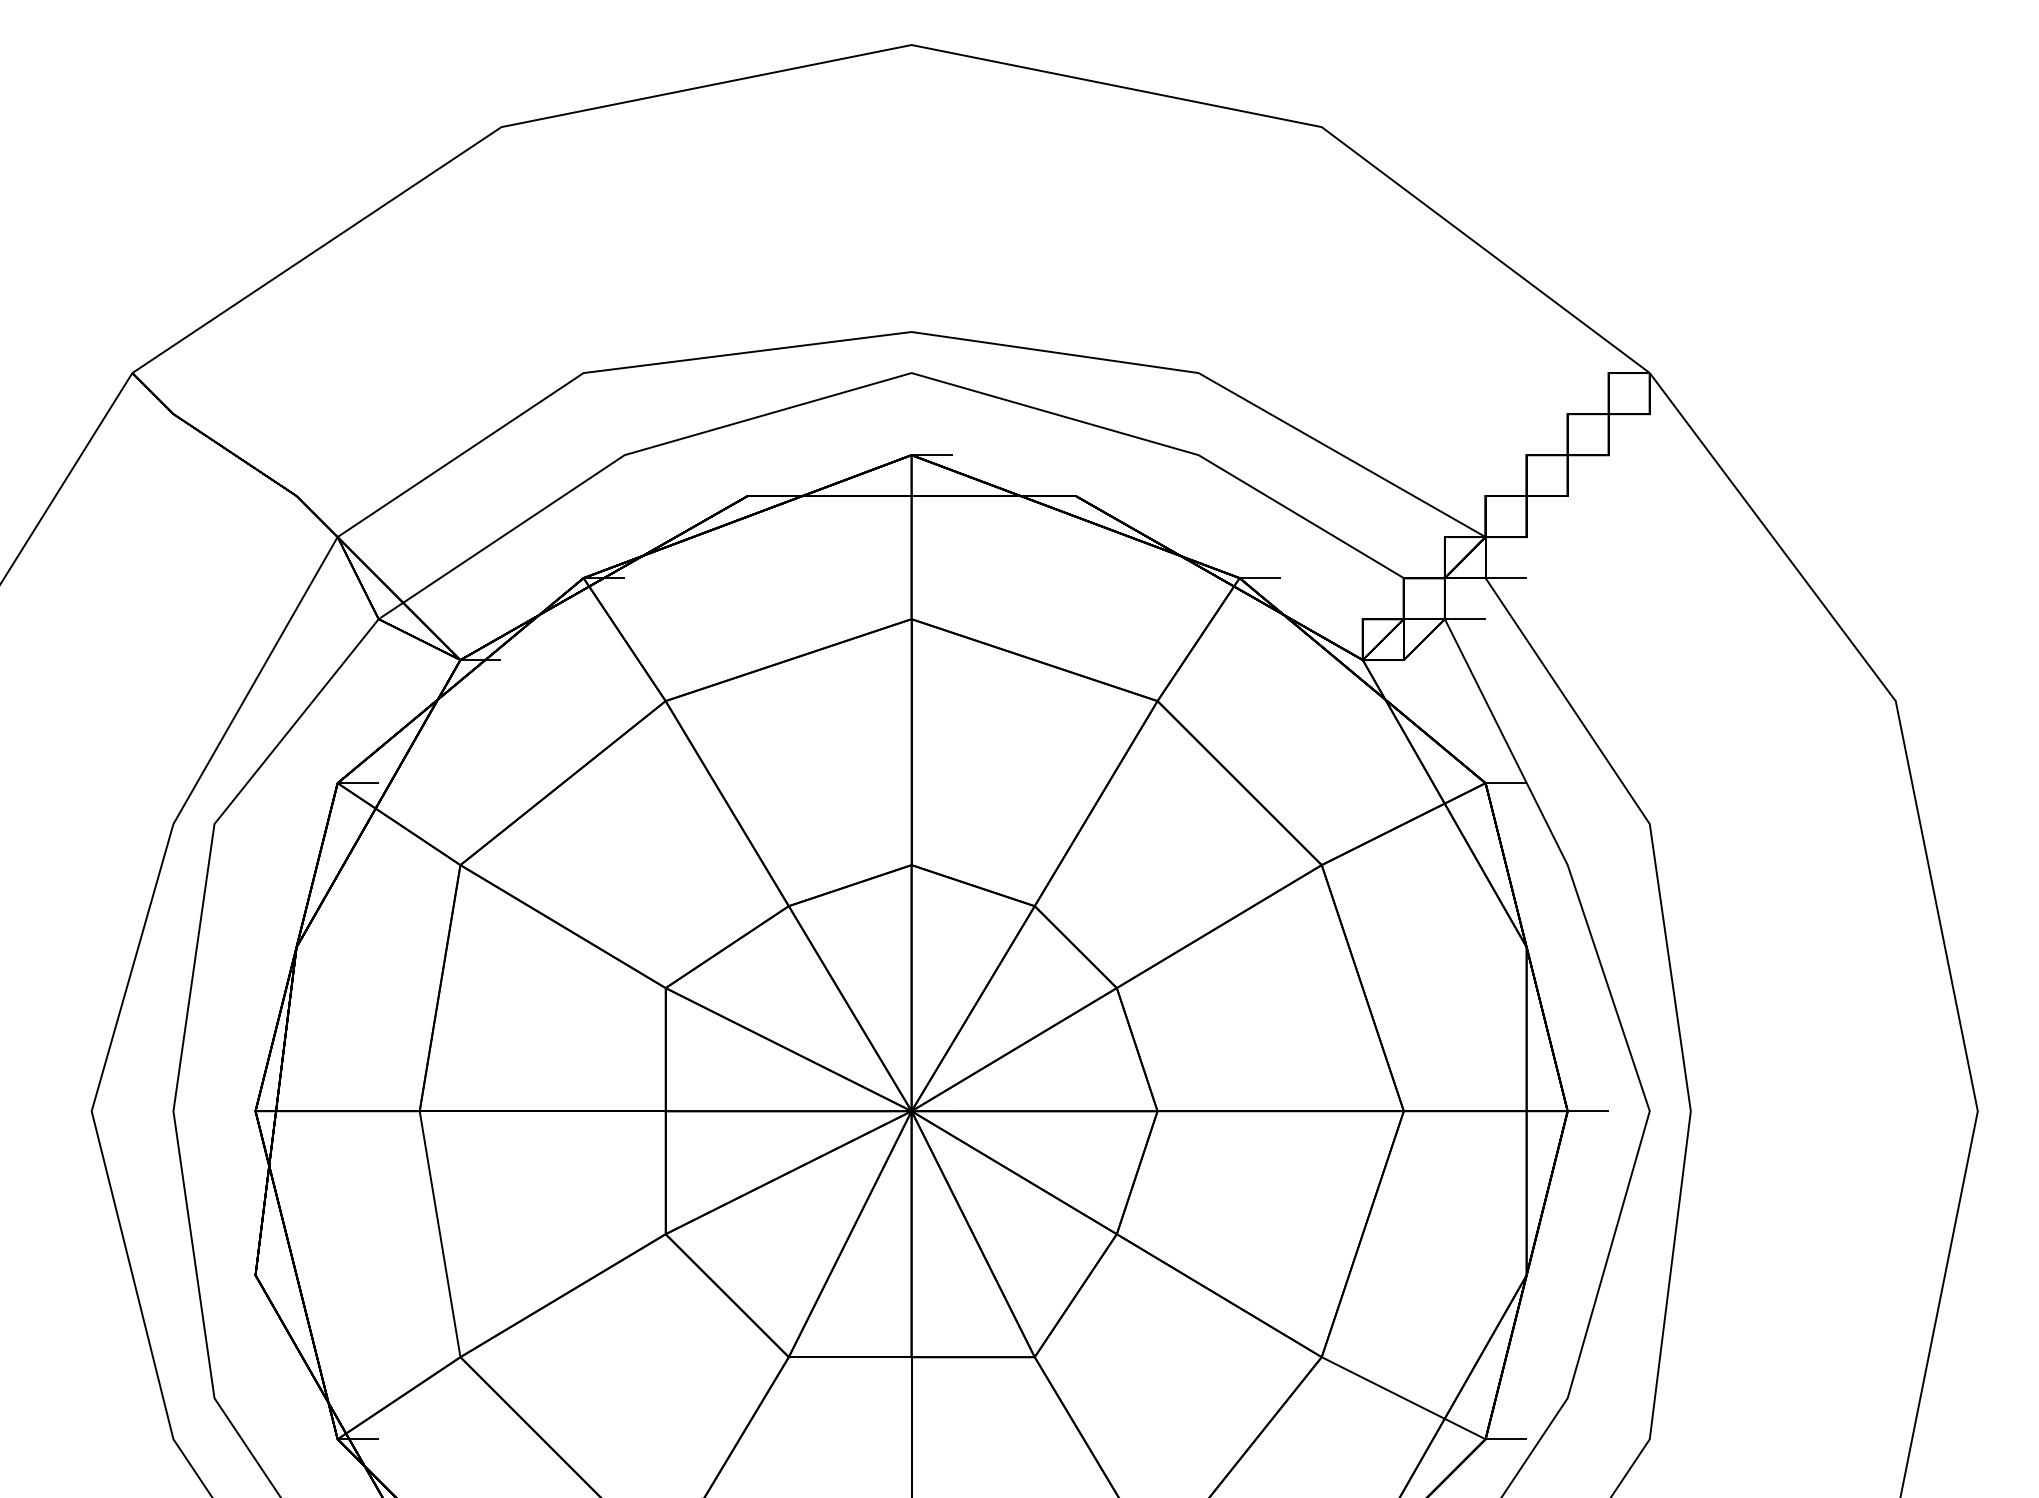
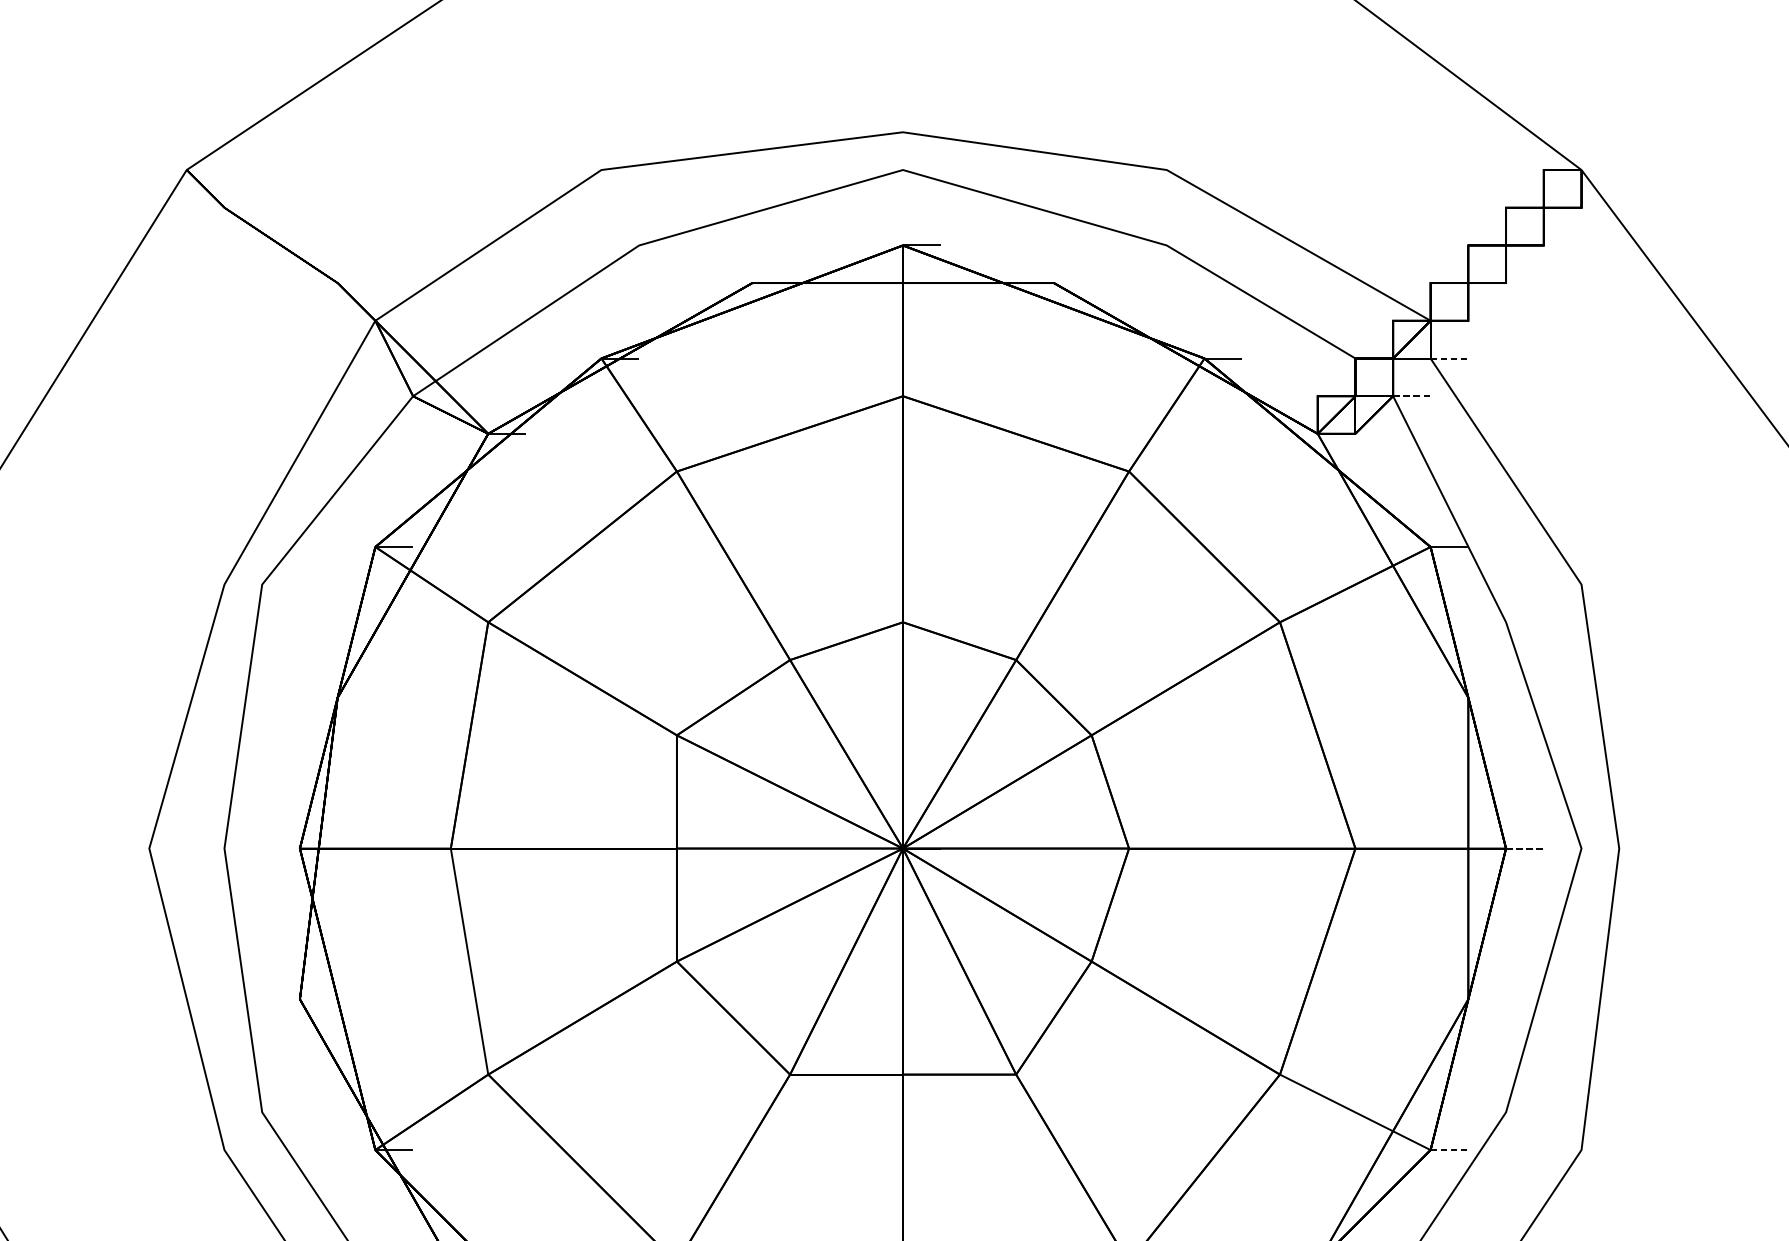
line: (1506, 578) -> (1449, 358), solid -> dashed
line: (1465, 619) -> (1412, 396), solid -> dashed
line: (1588, 1111) -> (1525, 848), solid -> dashed
line: (1506, 1439) -> (1449, 1150), solid -> dashed

